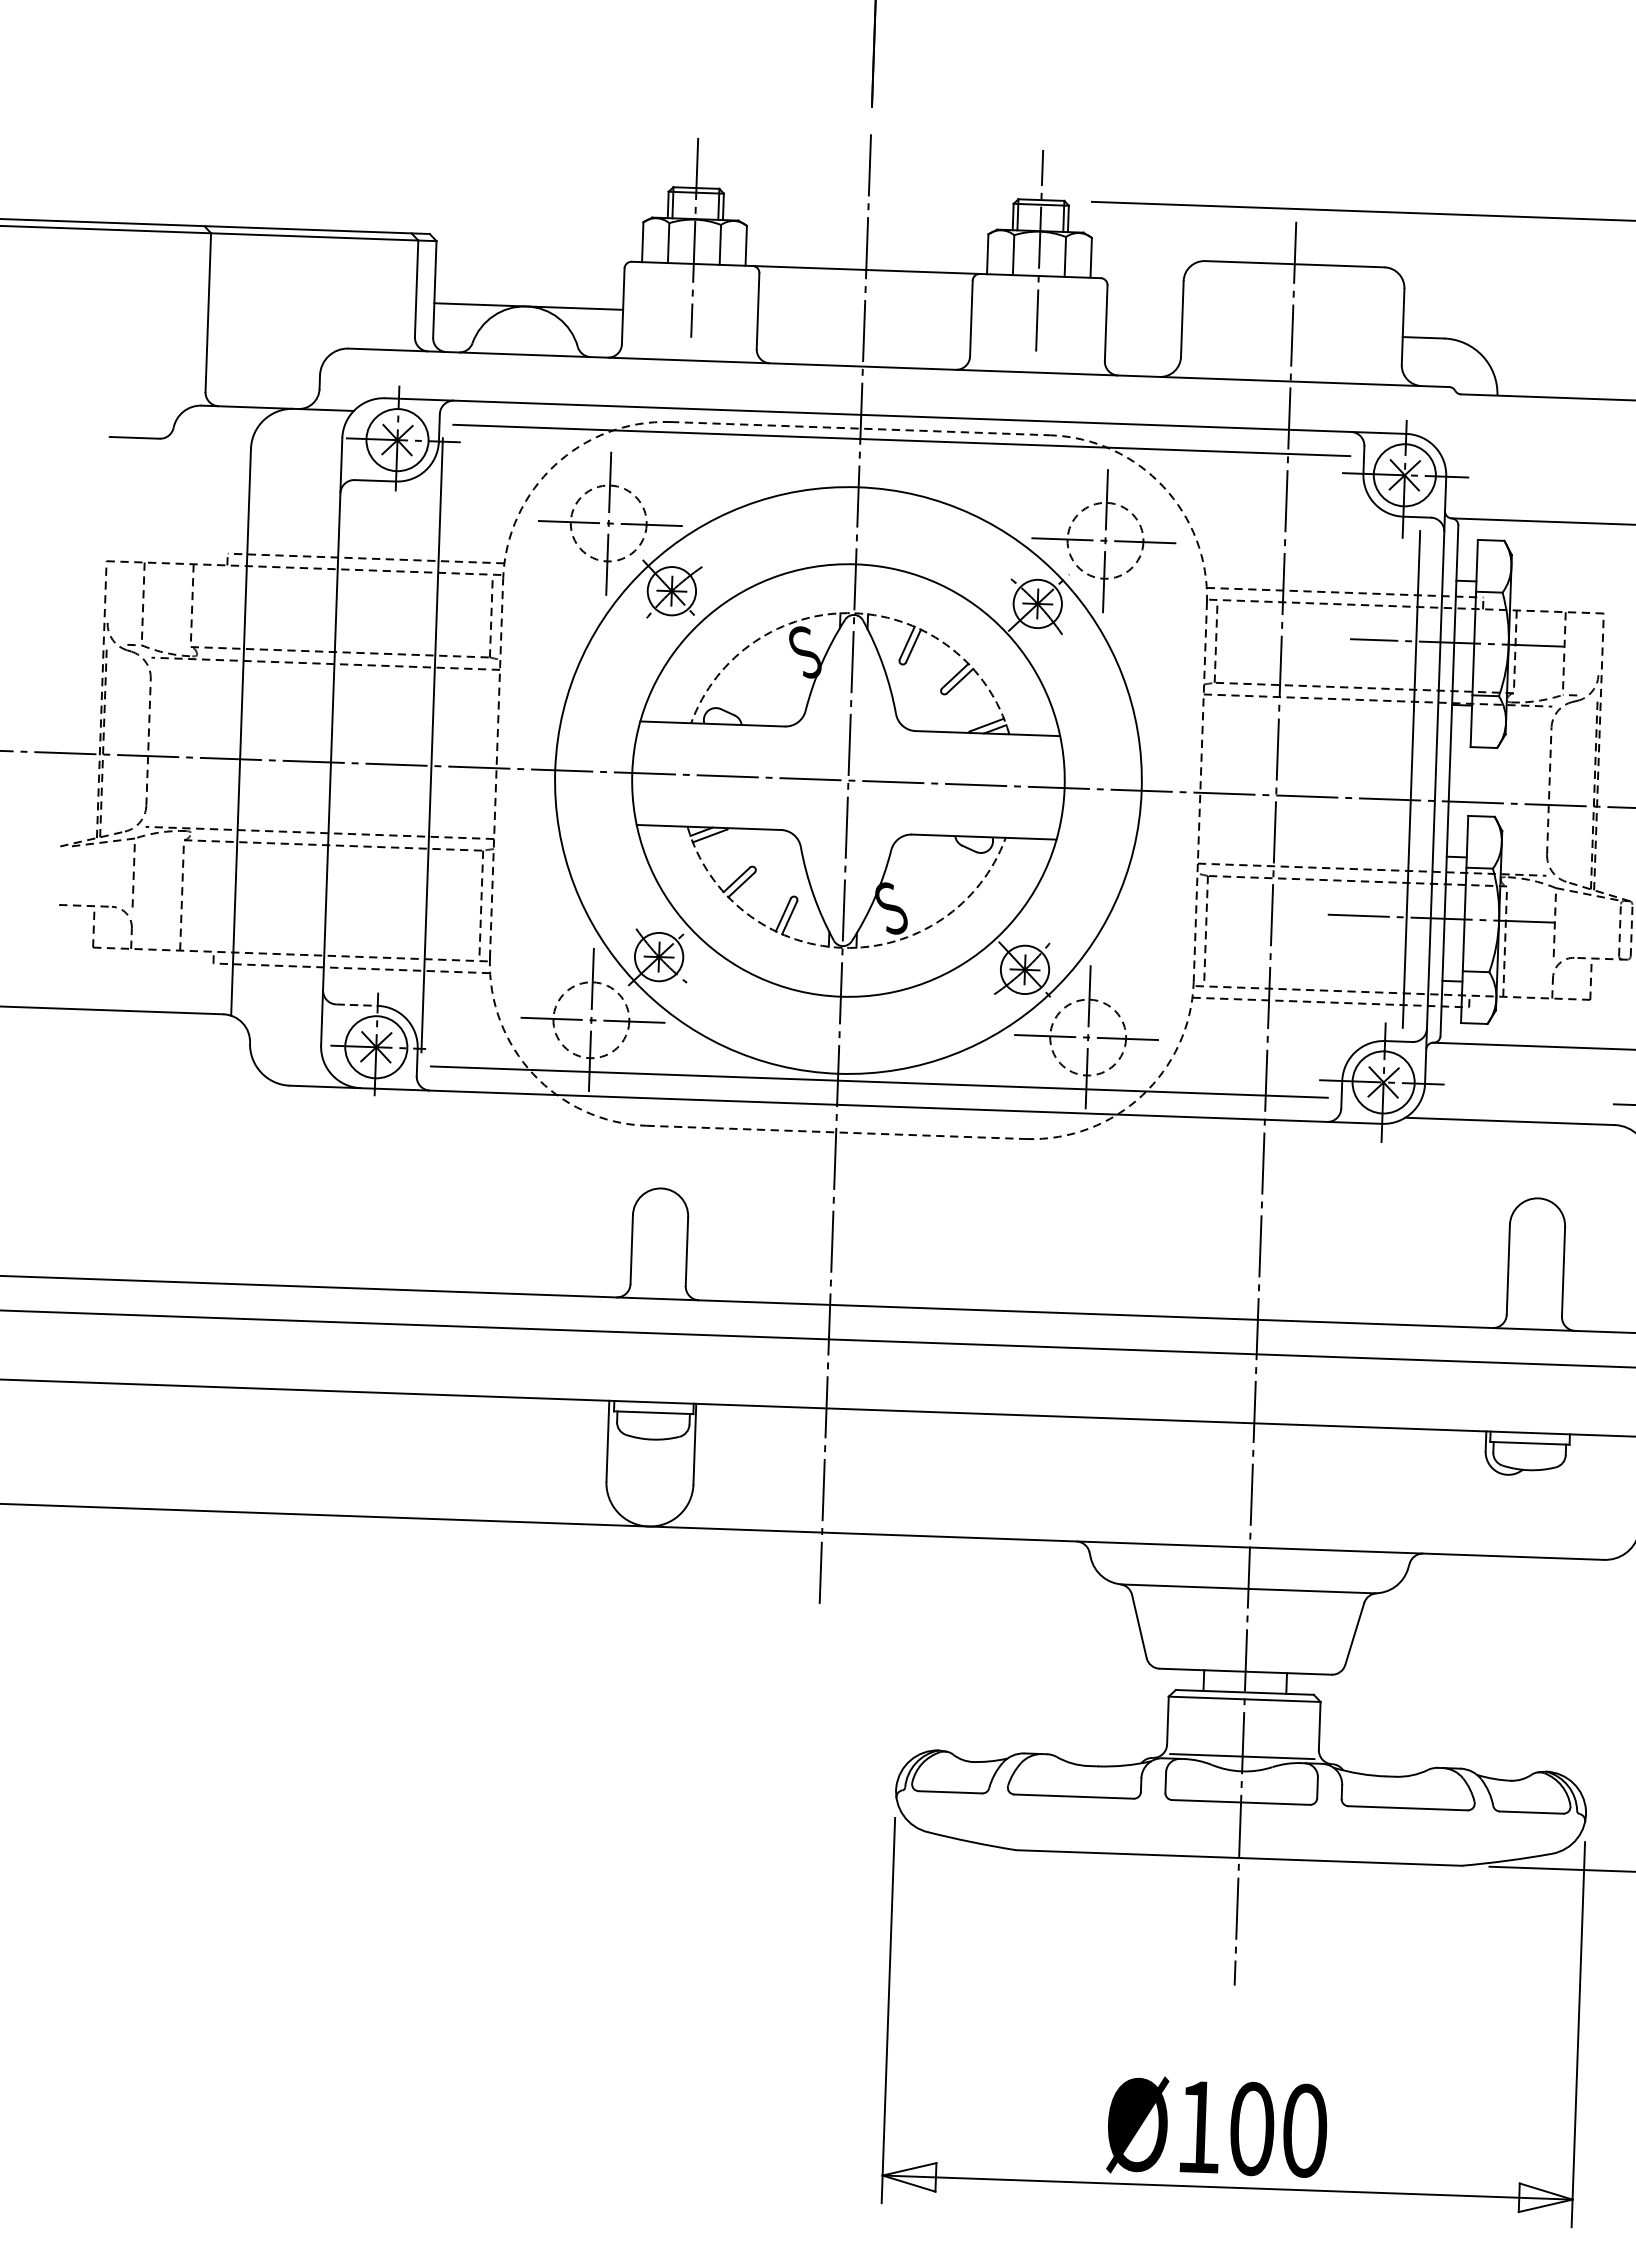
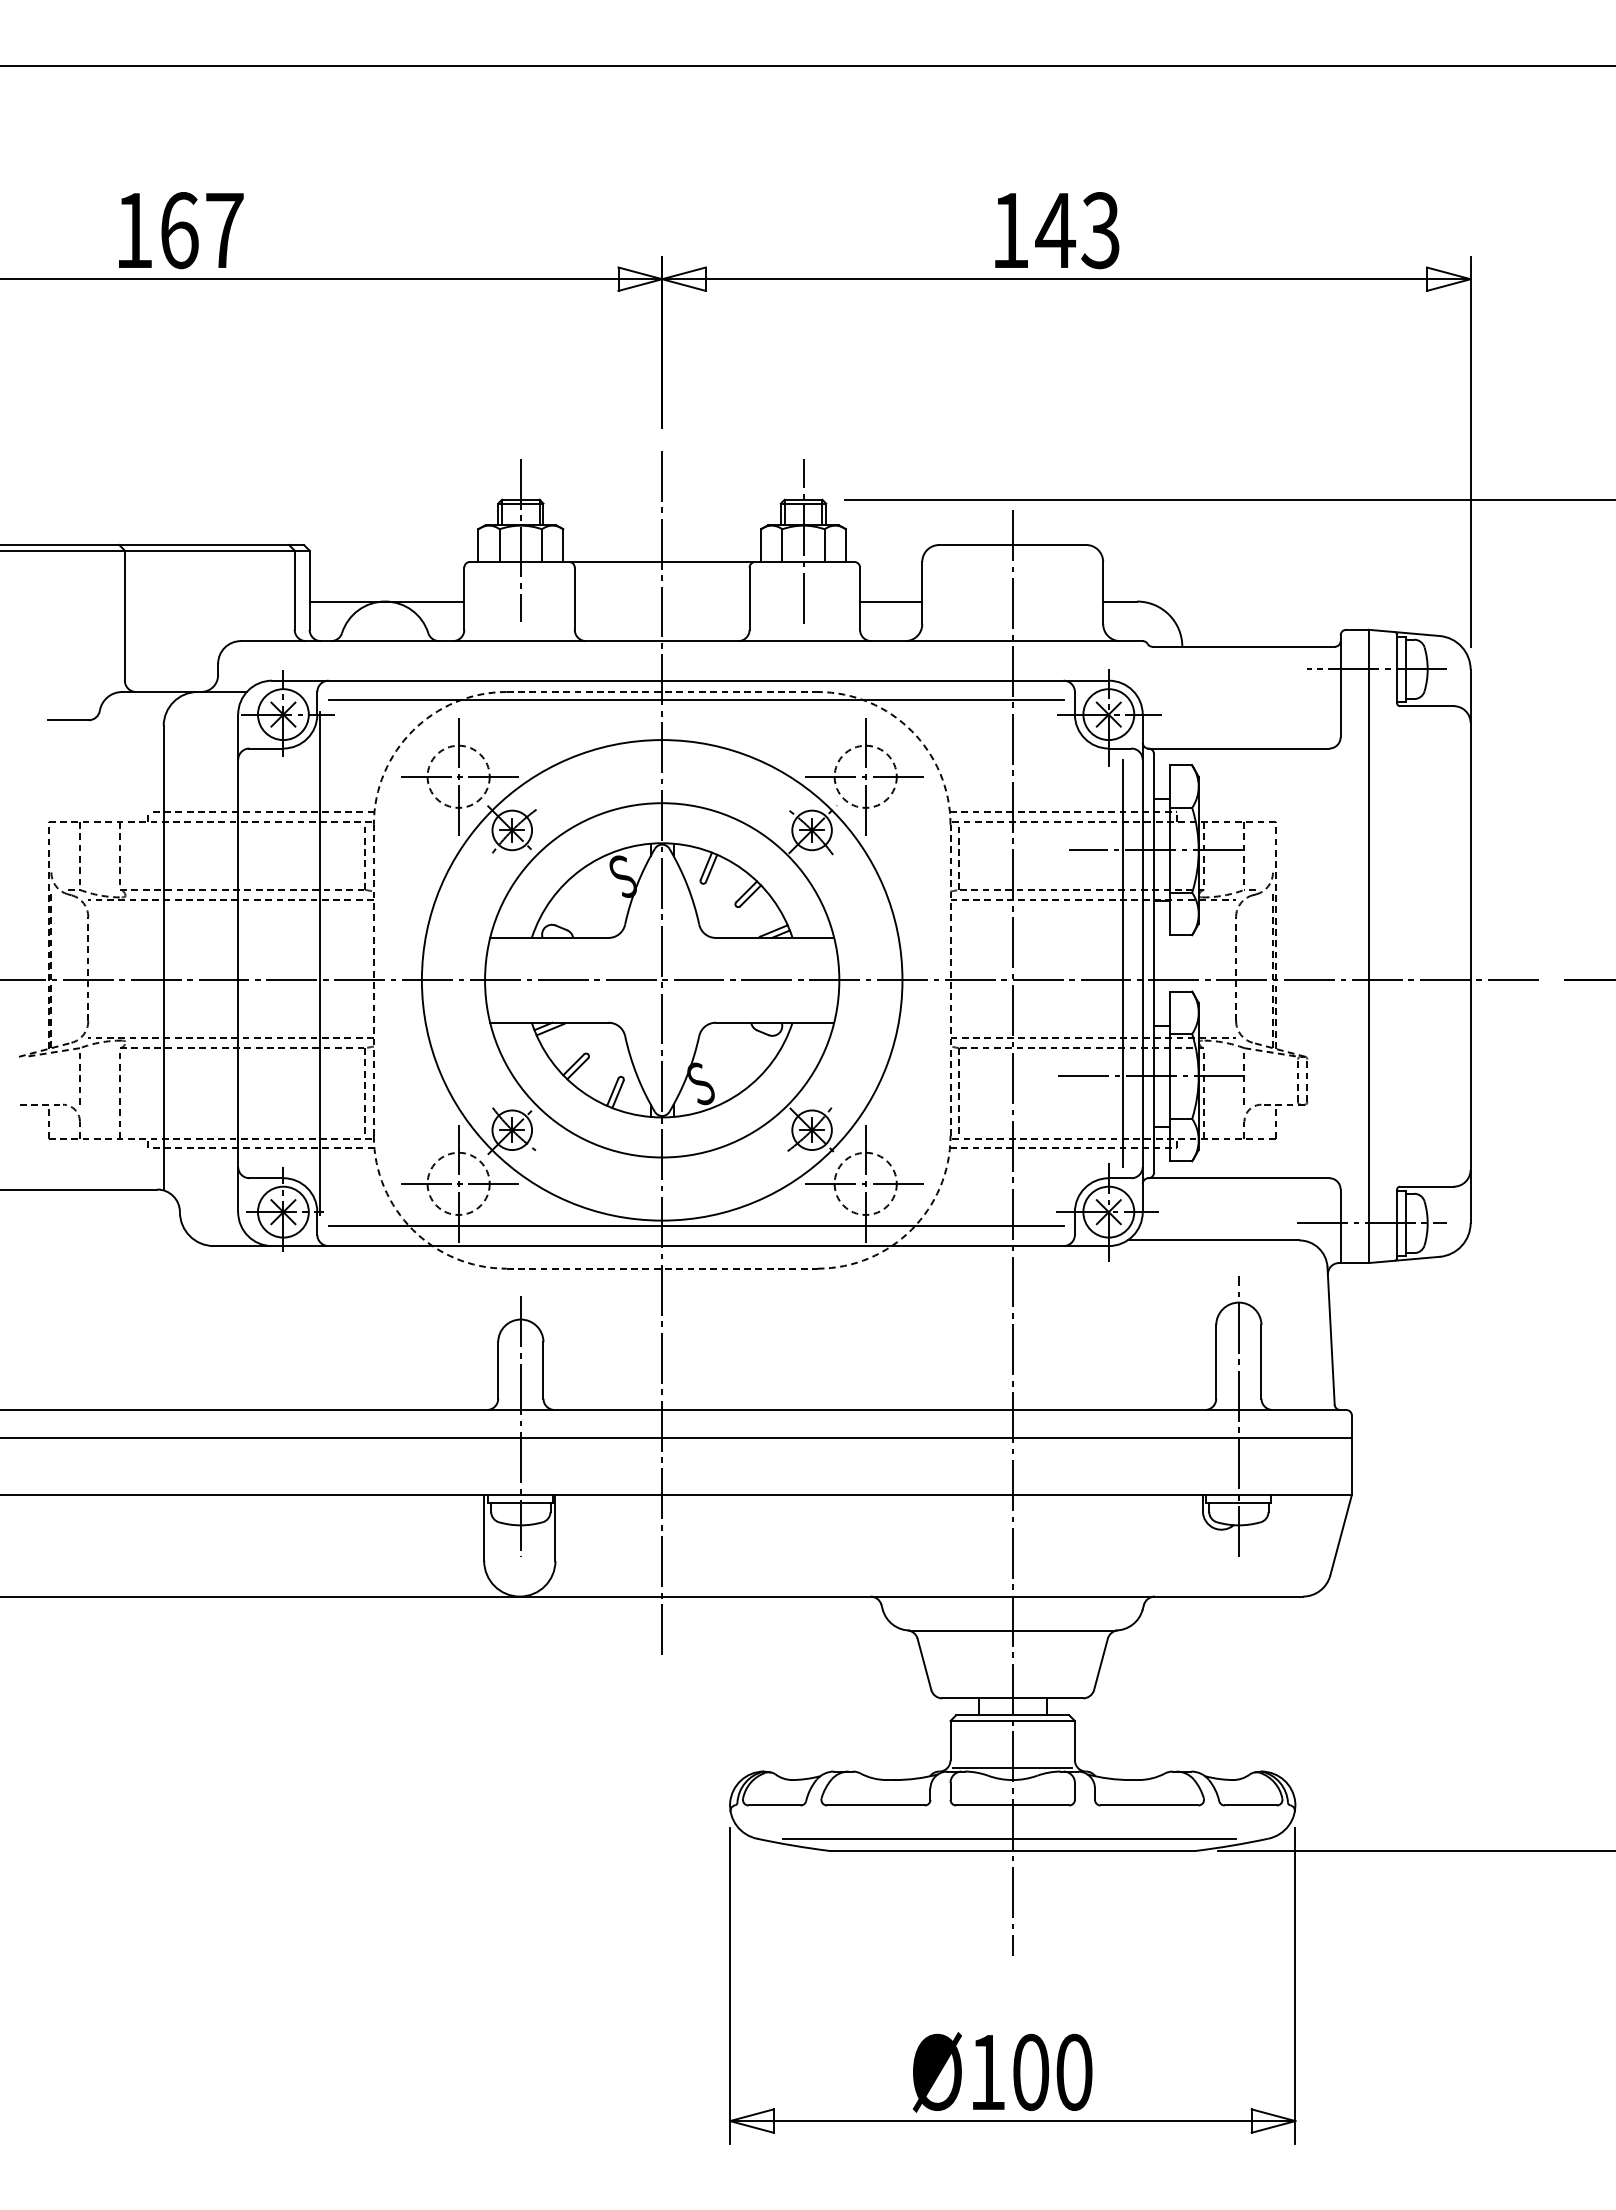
line: (1144, 327) -> (891, 601), added
arc: (854, 613) -> (662, 843), dashed -> solid
arc: (842, 947) -> (662, 1117), dashed -> solid
line: (357, 1005) -> (266, 1178), dashed -> solid
line: (656, 1318) -> (520, 1426), added
line: (1533, 1337) -> (1238, 1416), added
line: (1234, 1842) -> (1008, 1838), added

